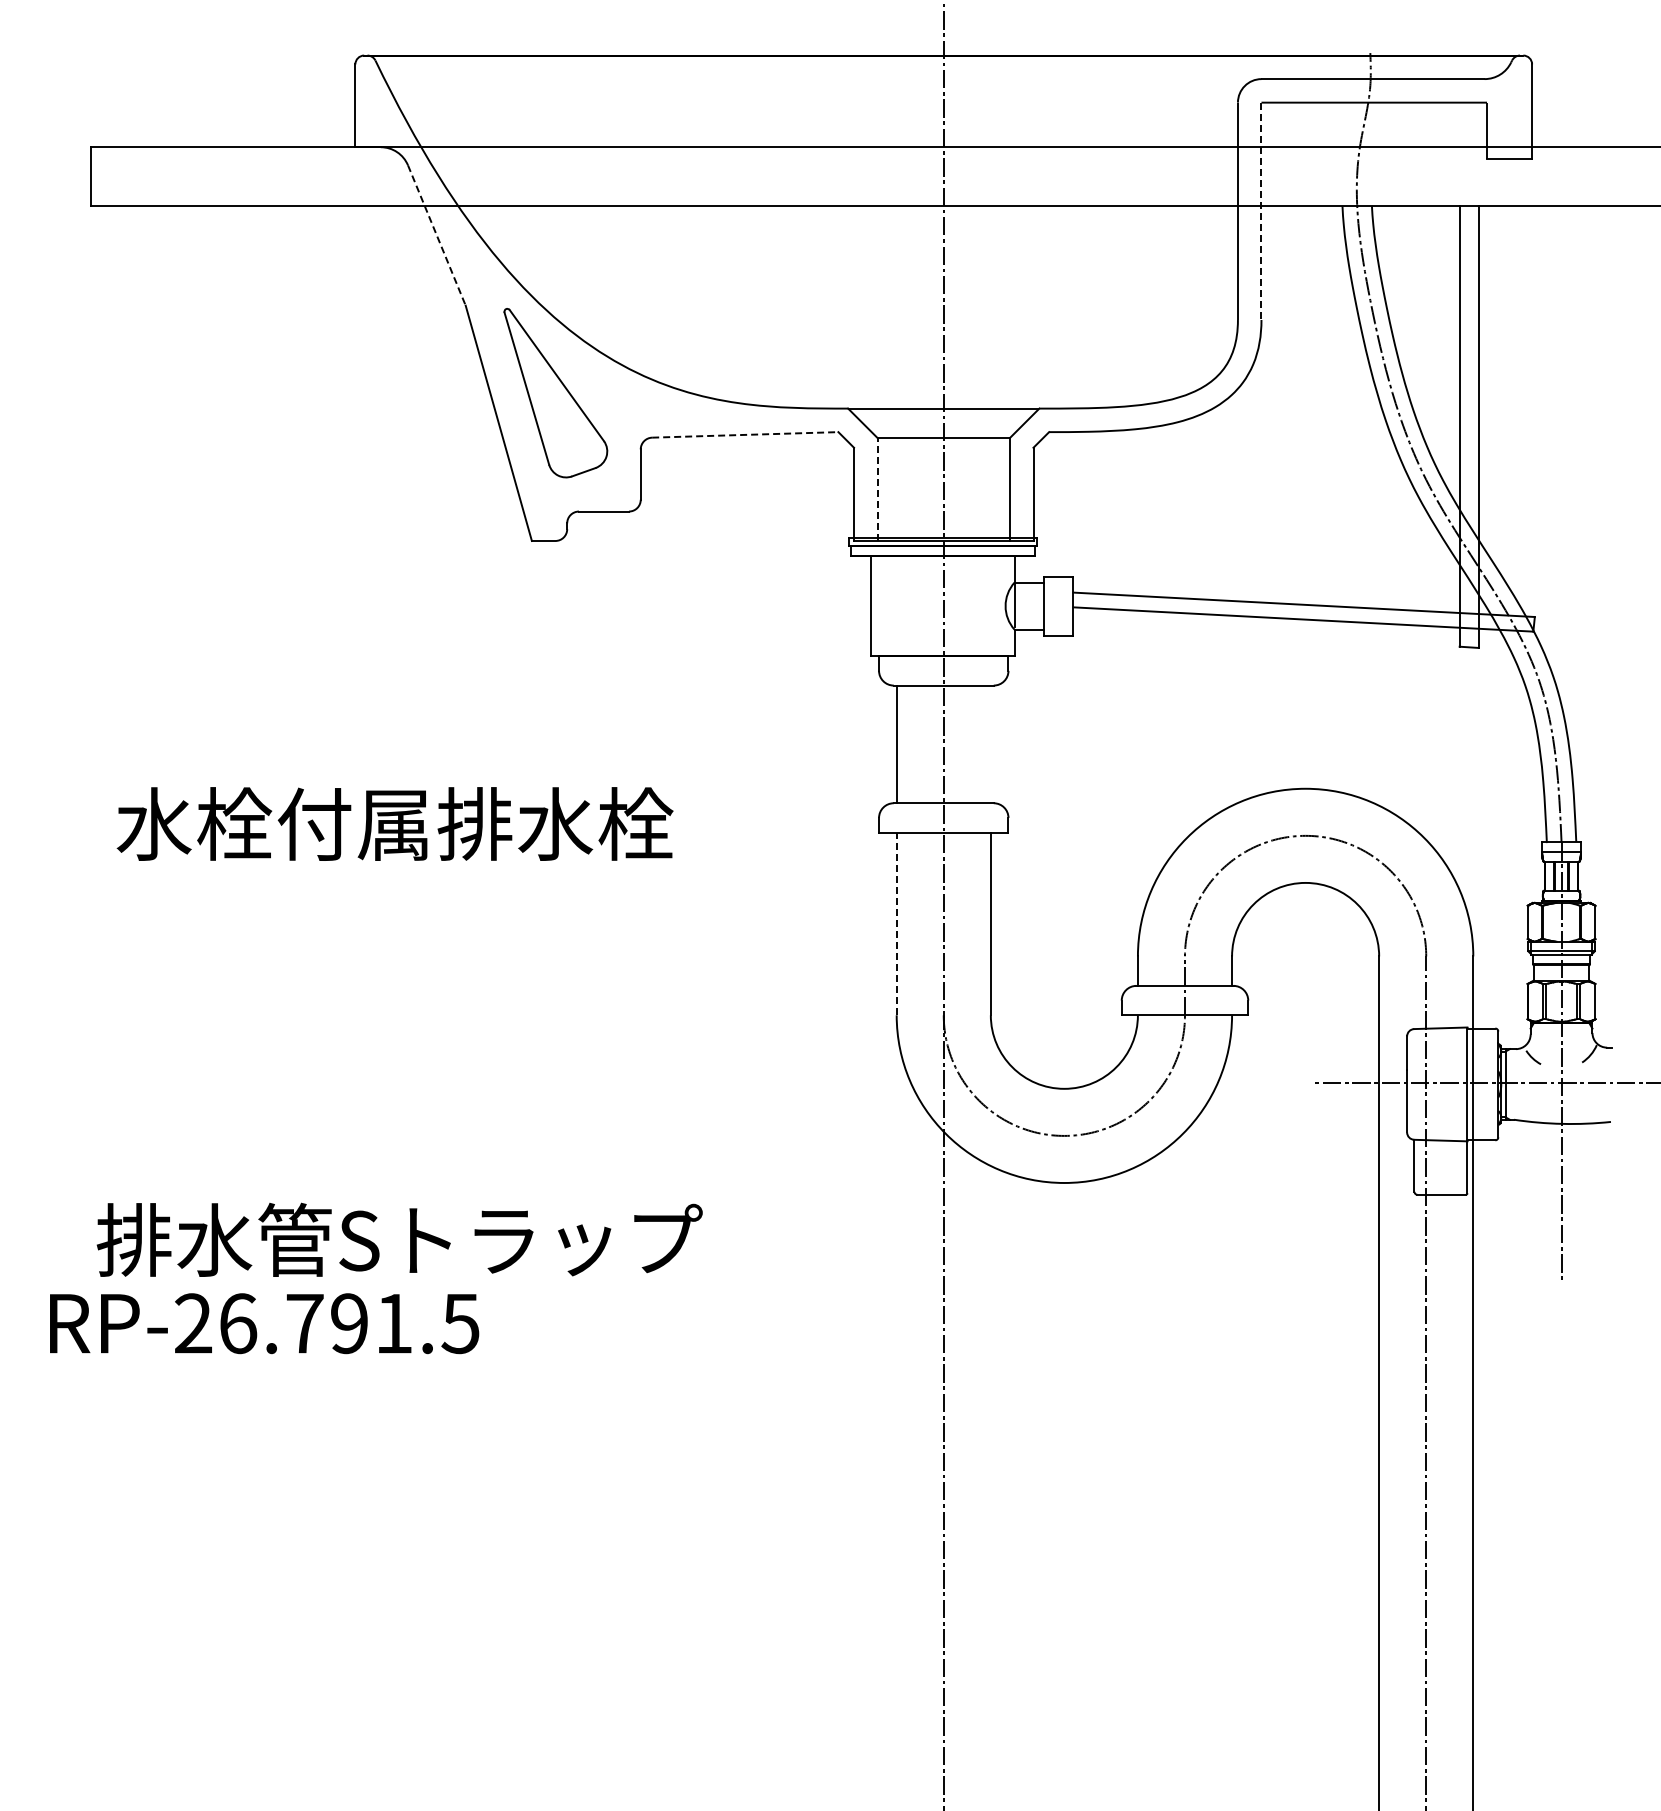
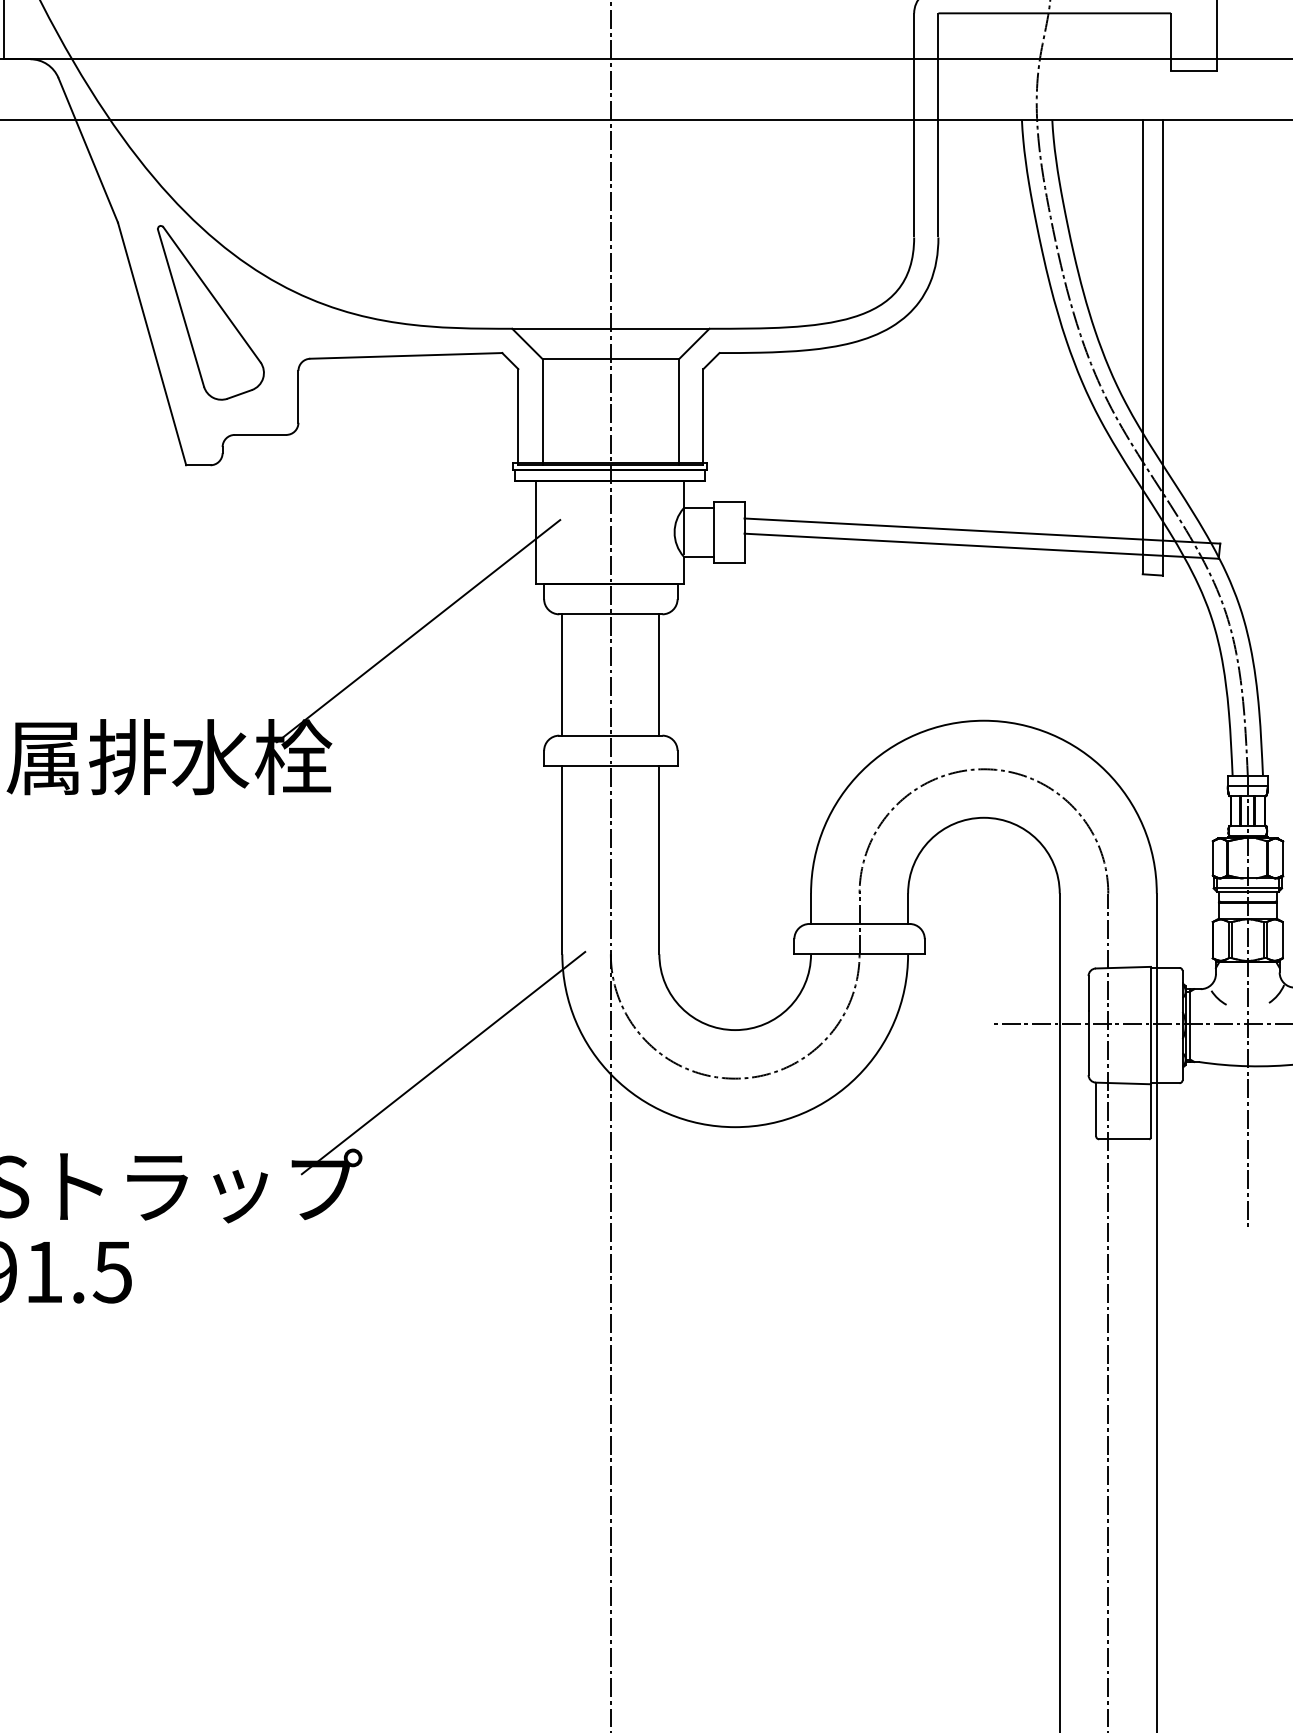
line: (1261, 211) -> (938, 125), dashed -> solid
line: (436, 235) -> (87, 150), dashed -> solid
line: (745, 434) -> (406, 355), dashed -> solid
line: (877, 489) -> (542, 412), dashed -> solid
line: (756, 701) -> (417, 630), added
line: (990, 744) -> (659, 675), added
line: (896, 923) -> (562, 859), dashed -> solid
line: (781, 1120) -> (443, 1062), added

